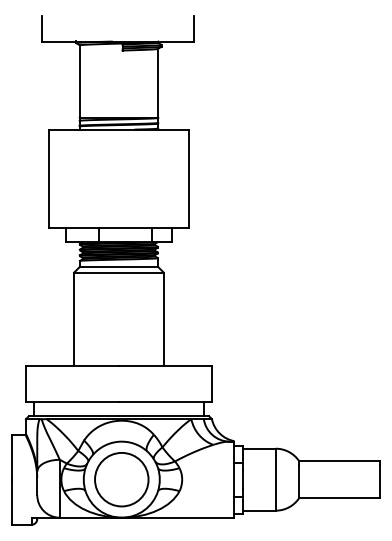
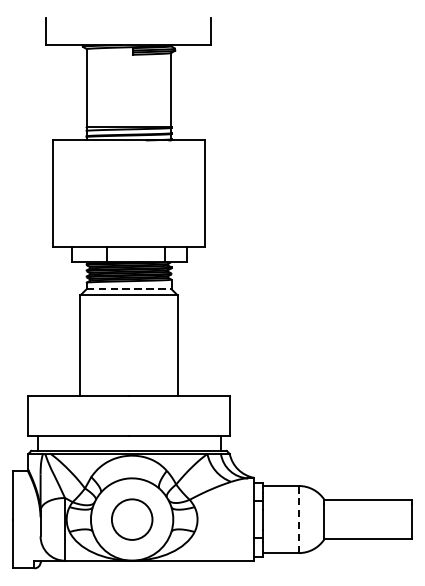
line: (119, 266) -> (129, 288), solid -> dashed
circle: (121, 479) -> (131, 519), size x0.7
line: (275, 479) -> (298, 519), solid -> dashed

